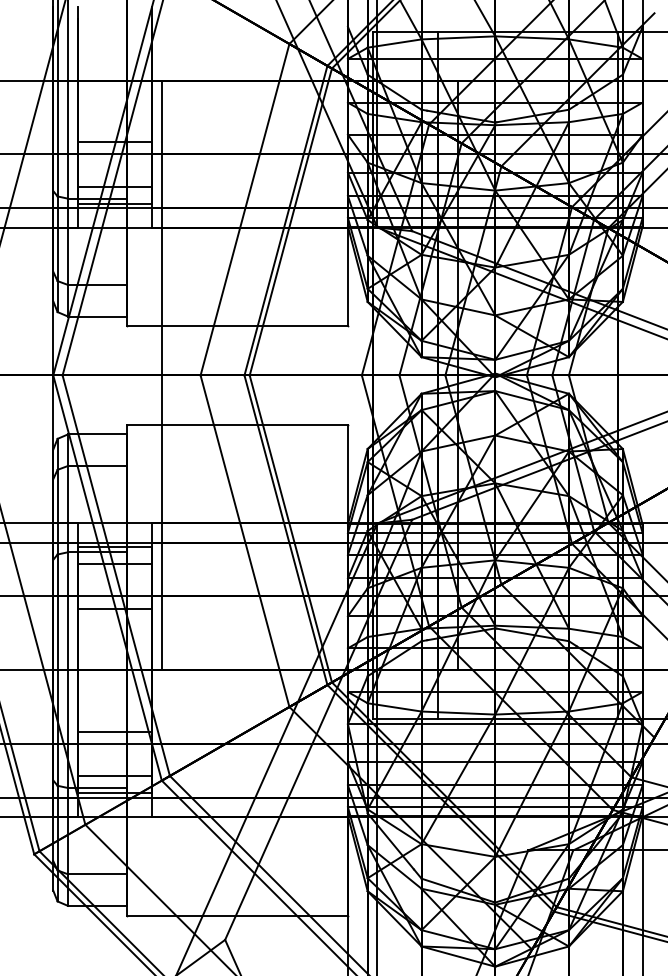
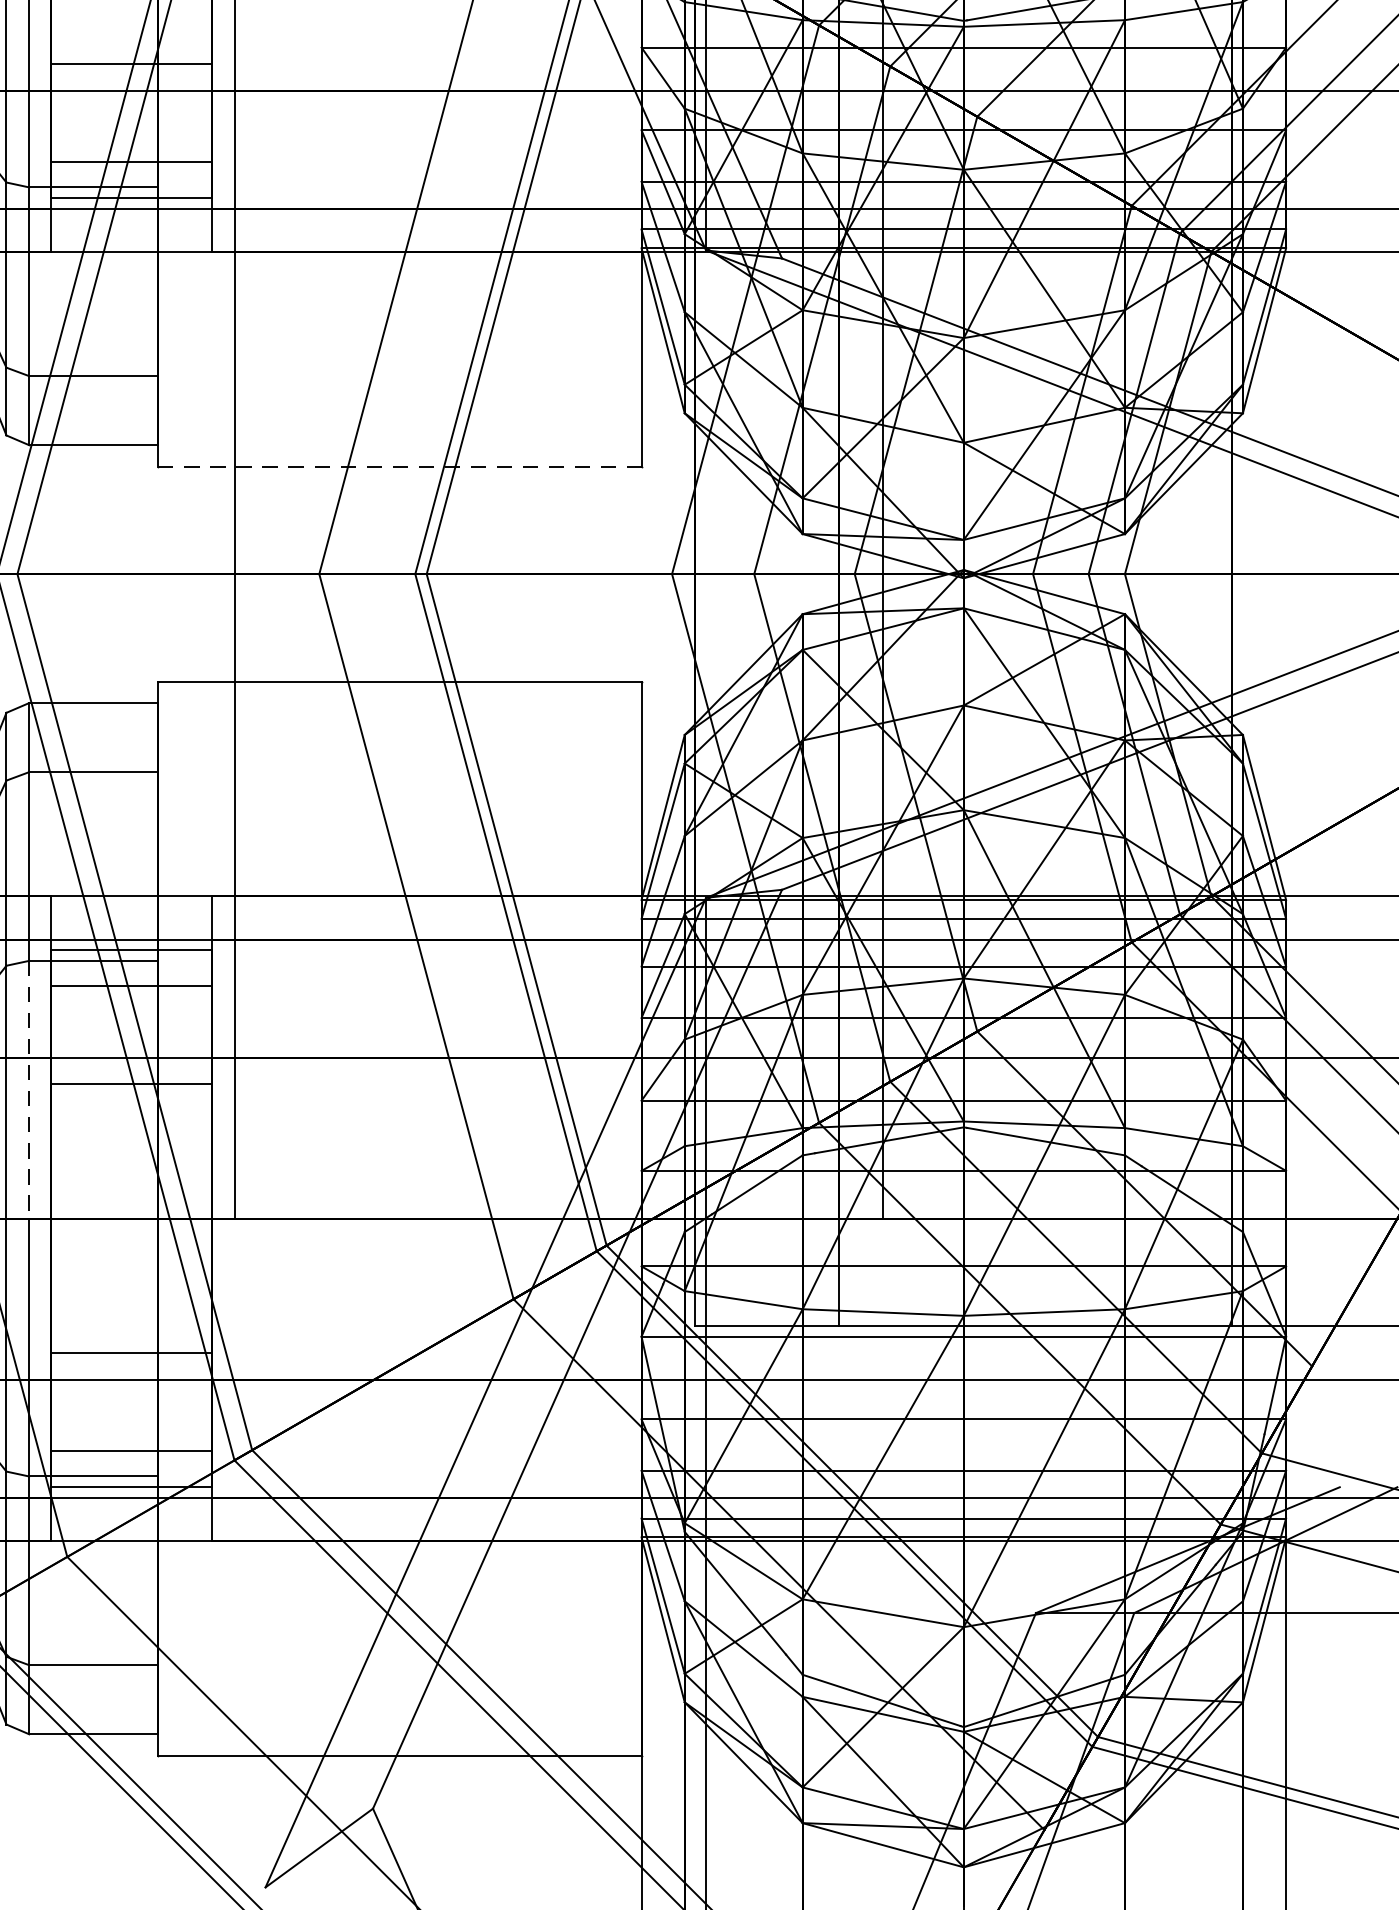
line: (237, 326) -> (399, 467), solid -> dashed
line: (68, 611) -> (30, 1090), solid -> dashed

